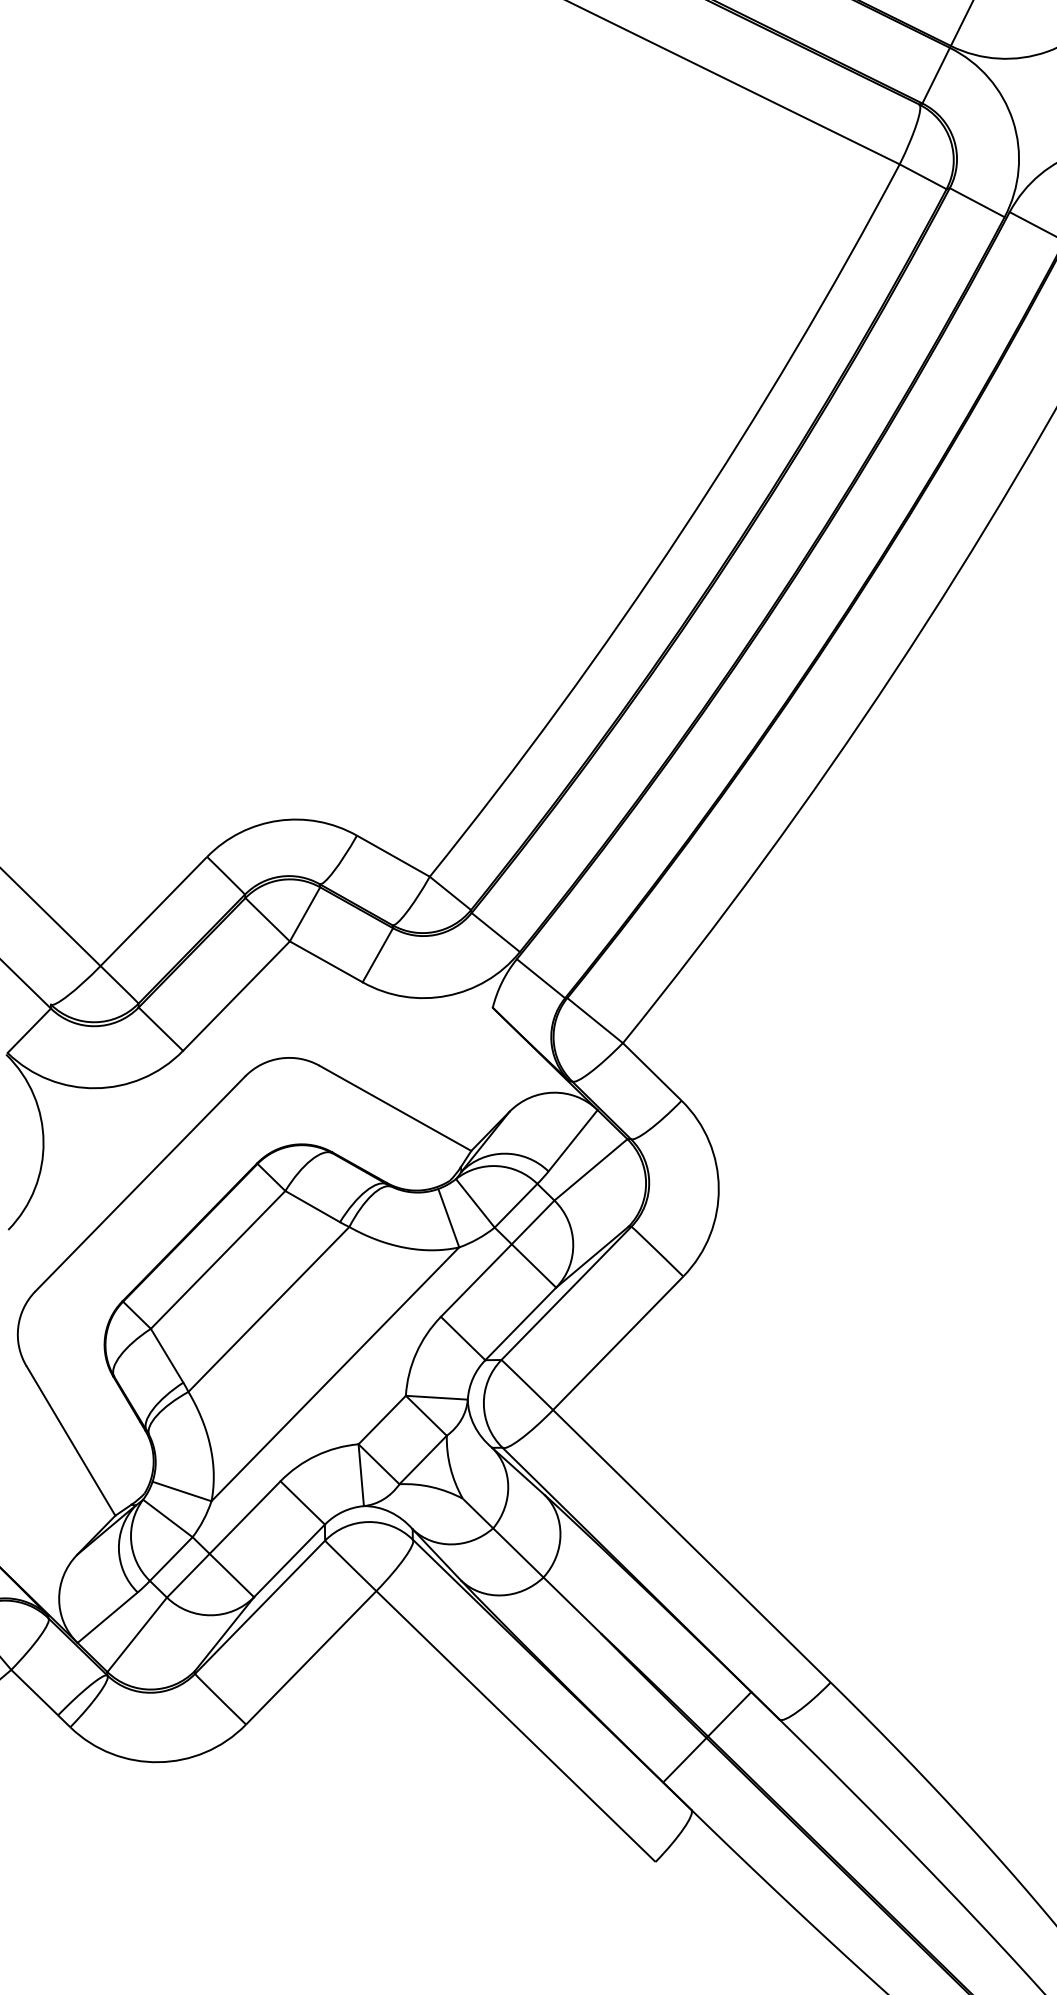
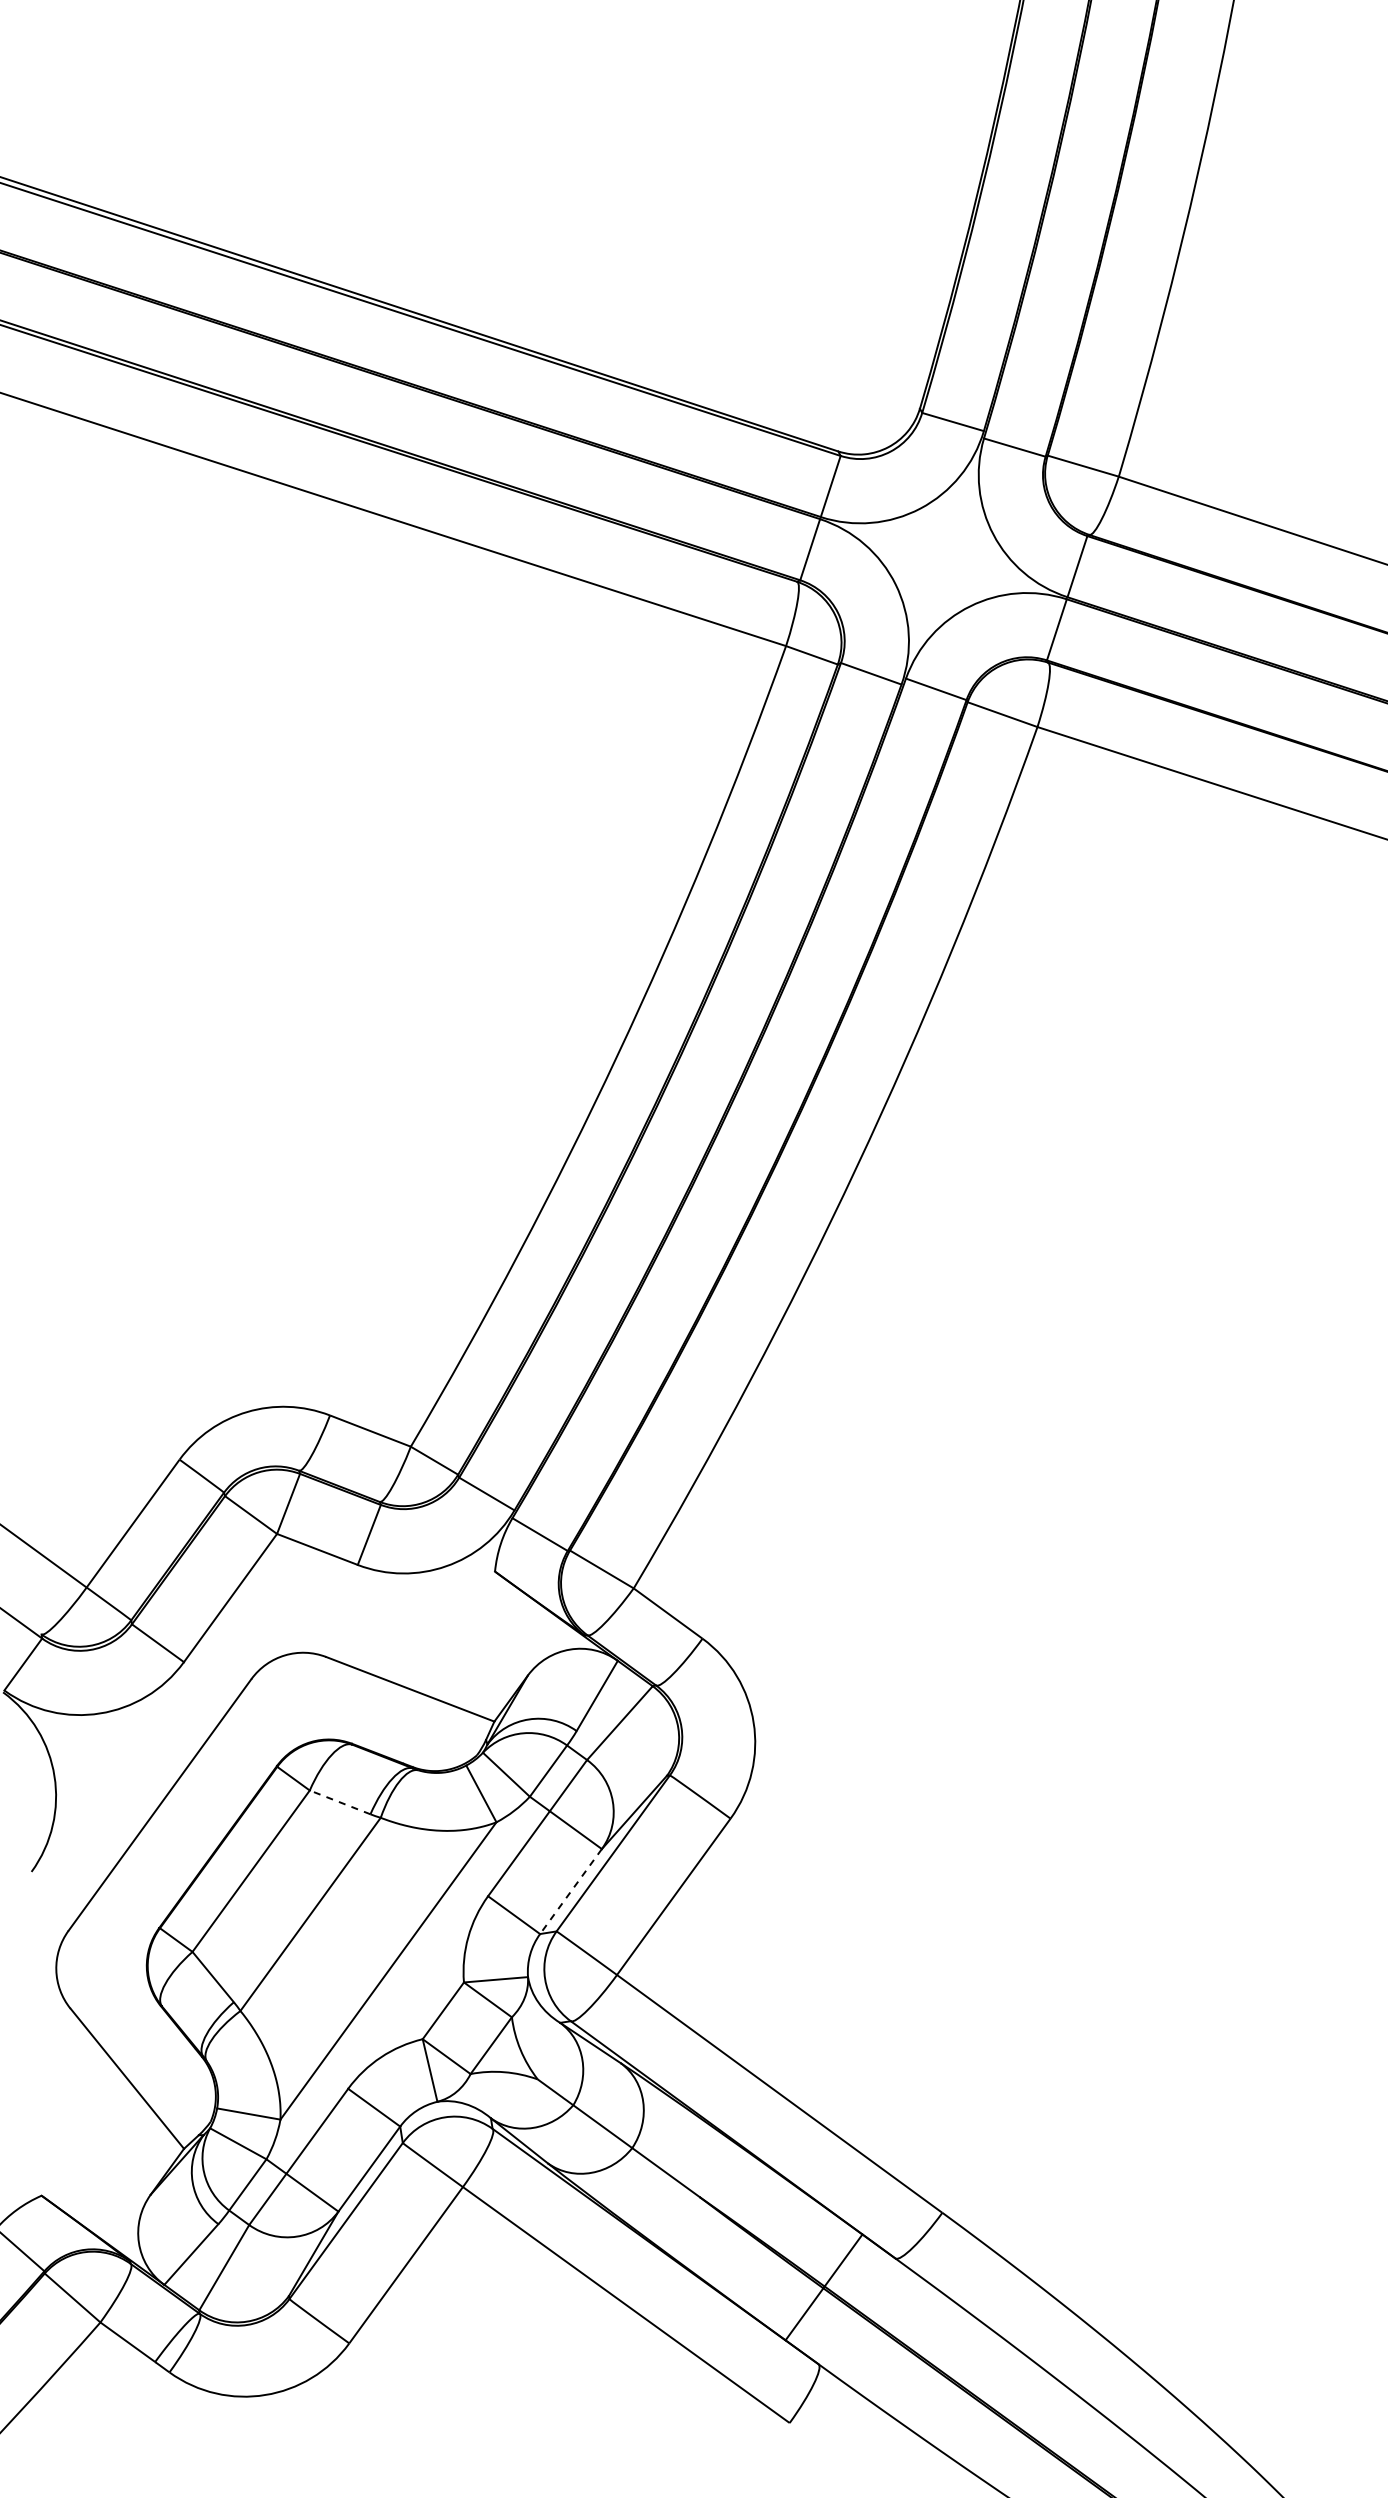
line: (313, 1206) -> (340, 1802), solid -> dashed
line: (520, 1323) -> (570, 1891), solid -> dashed

